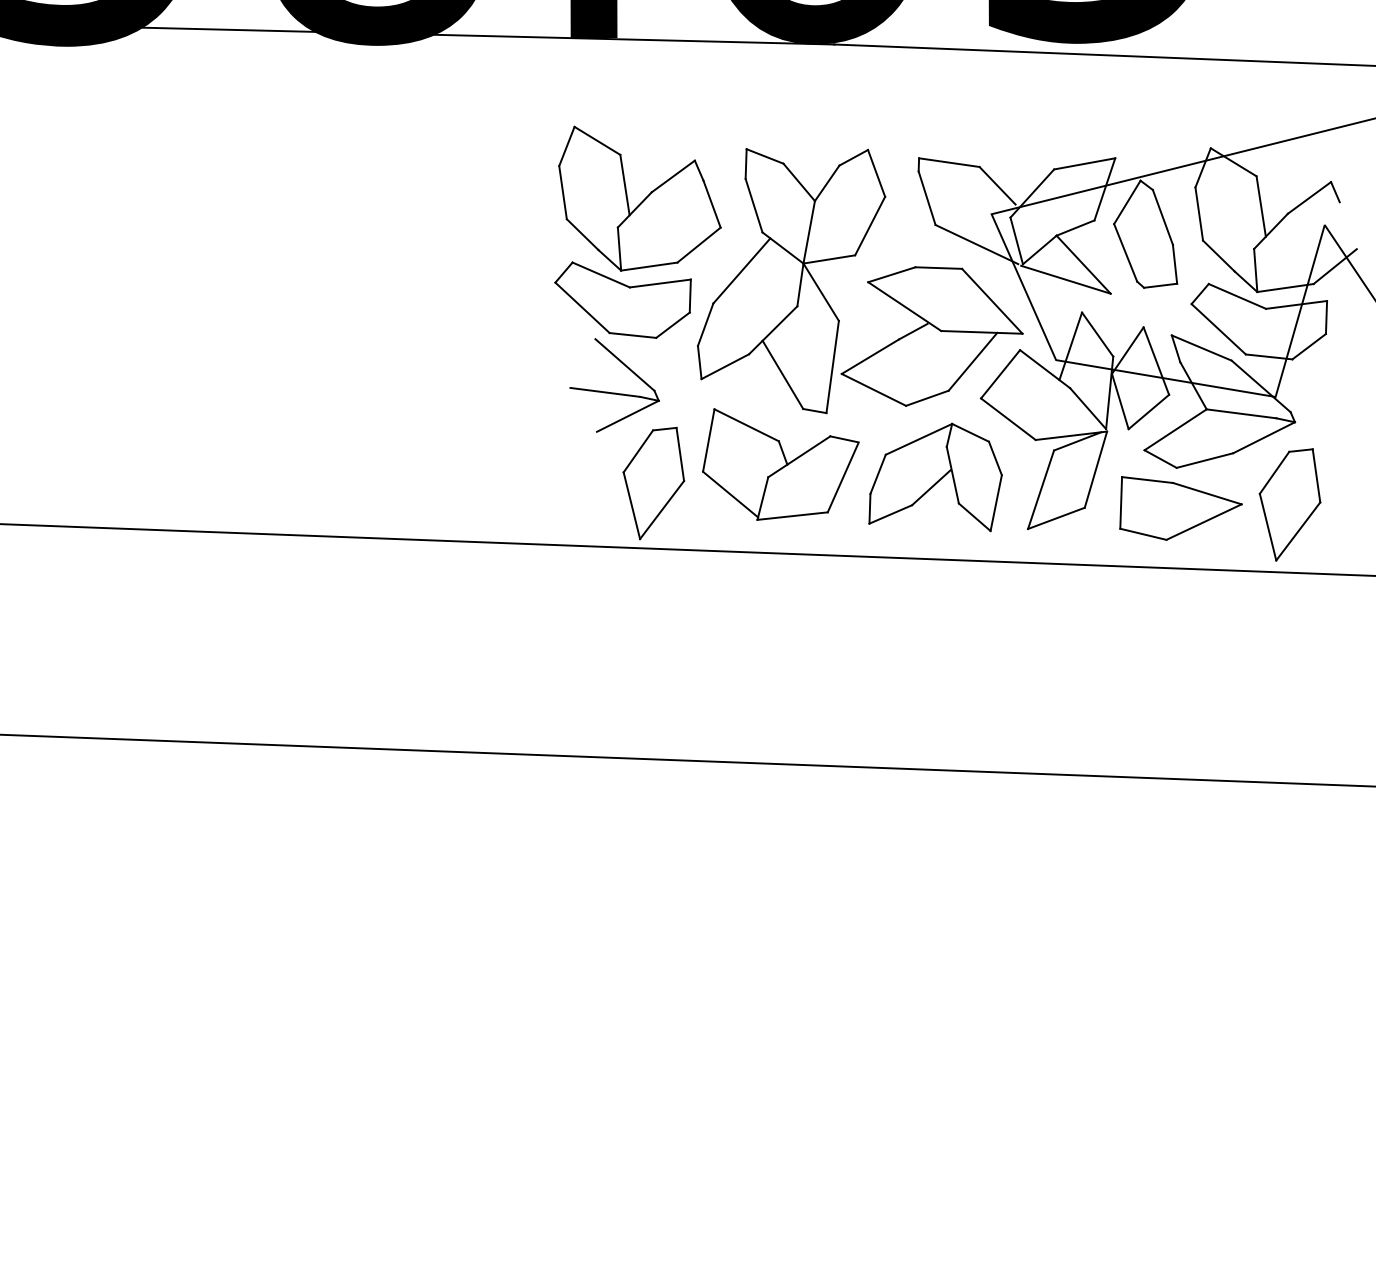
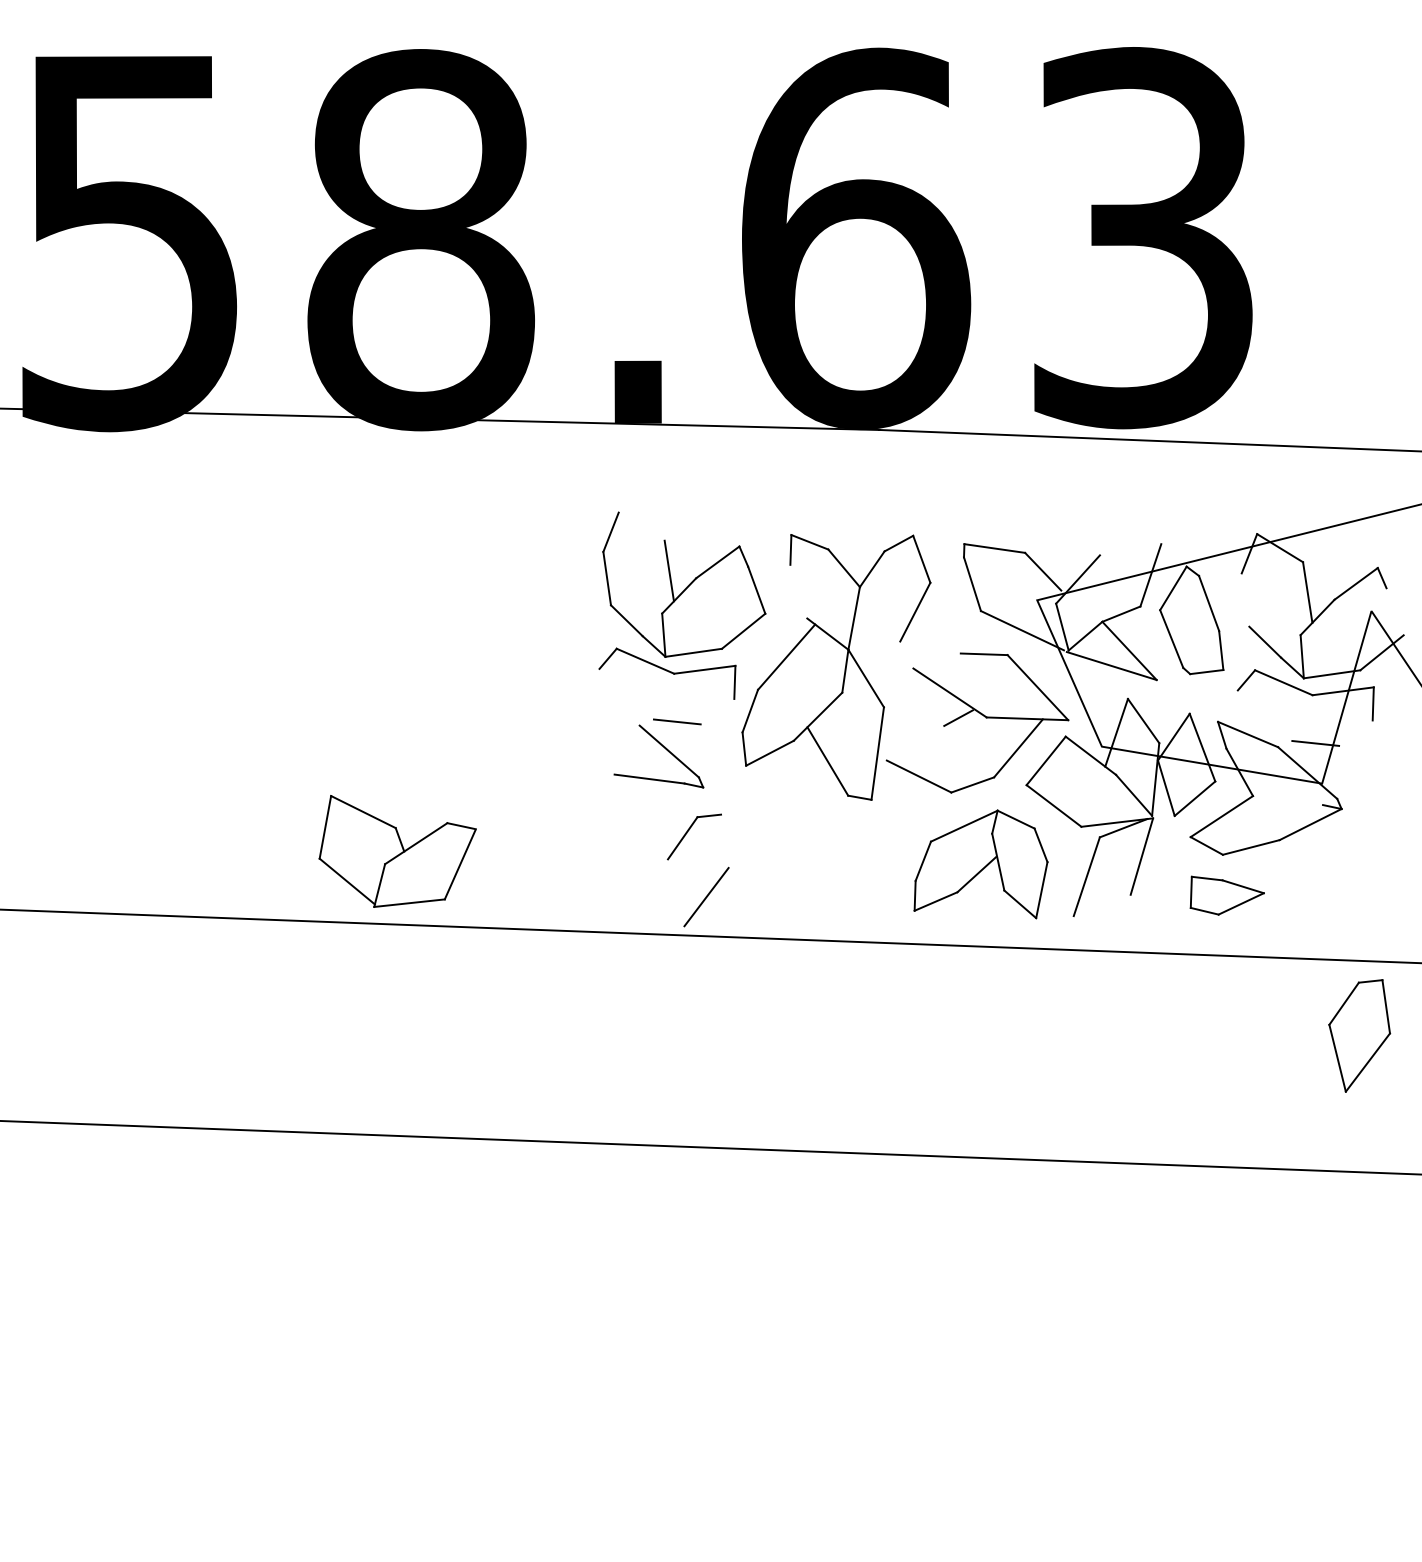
line: (597, 140) -> (641, 526), removed
line: (1084, 163) -> (1130, 549), removed
line: (753, 205) -> (798, 591), removed
line: (1199, 213) -> (1245, 599), removed
line: (829, 259) -> (874, 645), removed
line: (891, 274) -> (936, 660), removed
line: (582, 307) -> (626, 693), removed
line: (672, 325) -> (717, 711), removed
line: (1218, 329) -> (1264, 715), removed
line: (1308, 346) -> (1355, 732), removed
line: (870, 355) -> (915, 742), removed
line: (1242, 413) -> (1288, 800), removed
line: (628, 415) -> (672, 802), removed
line: (679, 454) -> (724, 841), removed
part: (780, 464) -> (397, 851), moved
part: (1289, 504) -> (1359, 1035), moved
line: (632, 505) -> (676, 892), removed
part: (1181, 508) -> (1227, 895), size x0.6
line: (1055, 518) -> (1101, 905), removed

